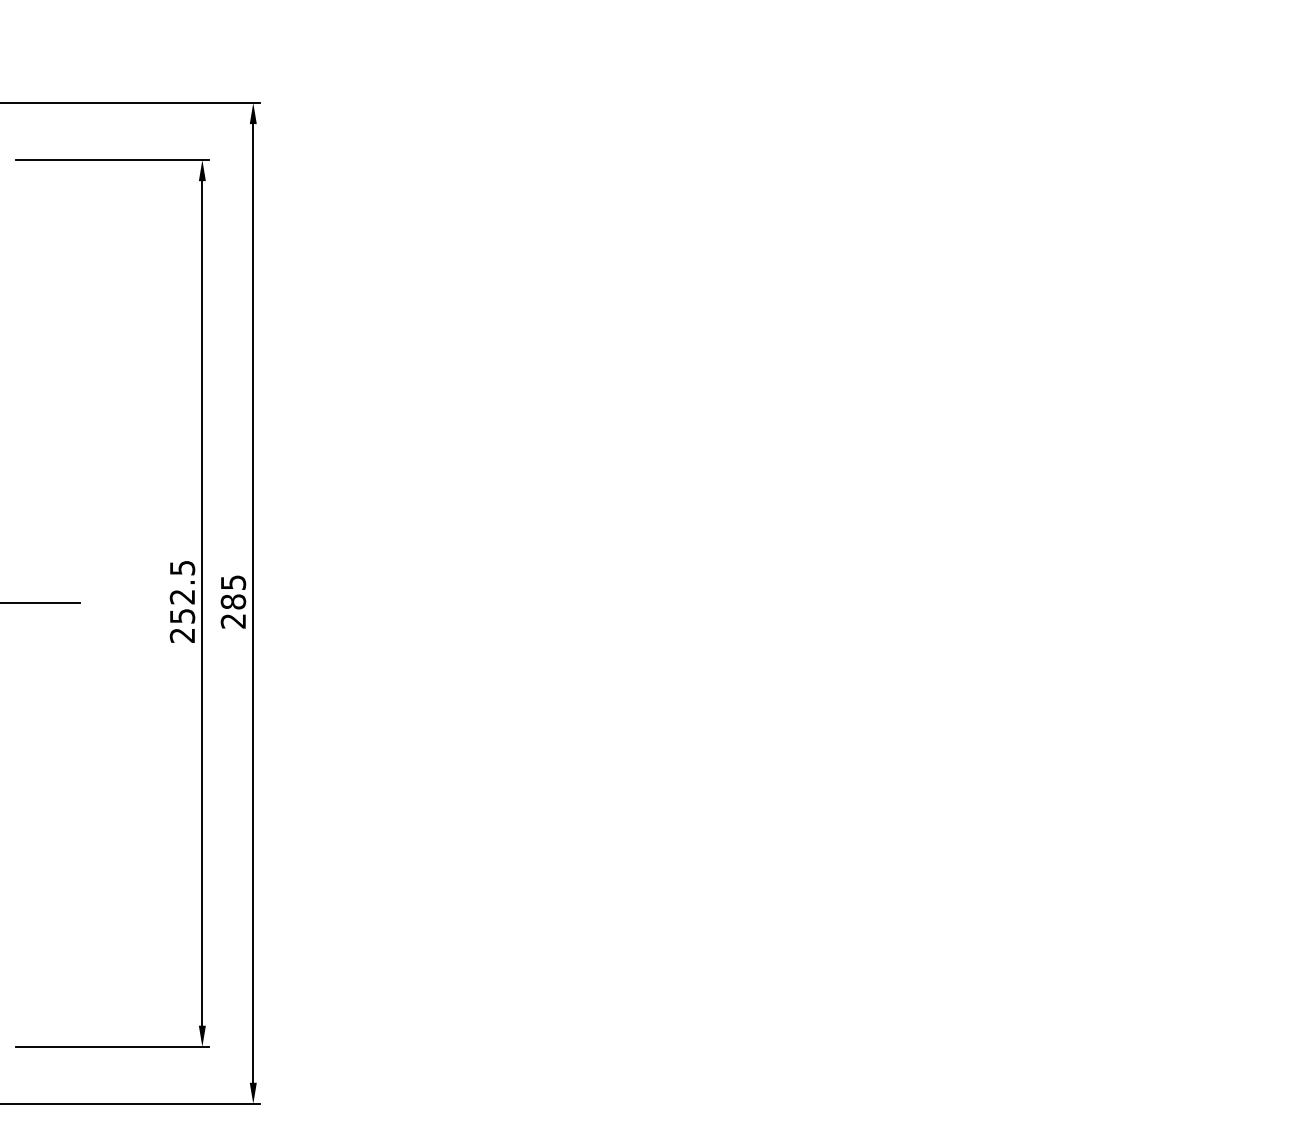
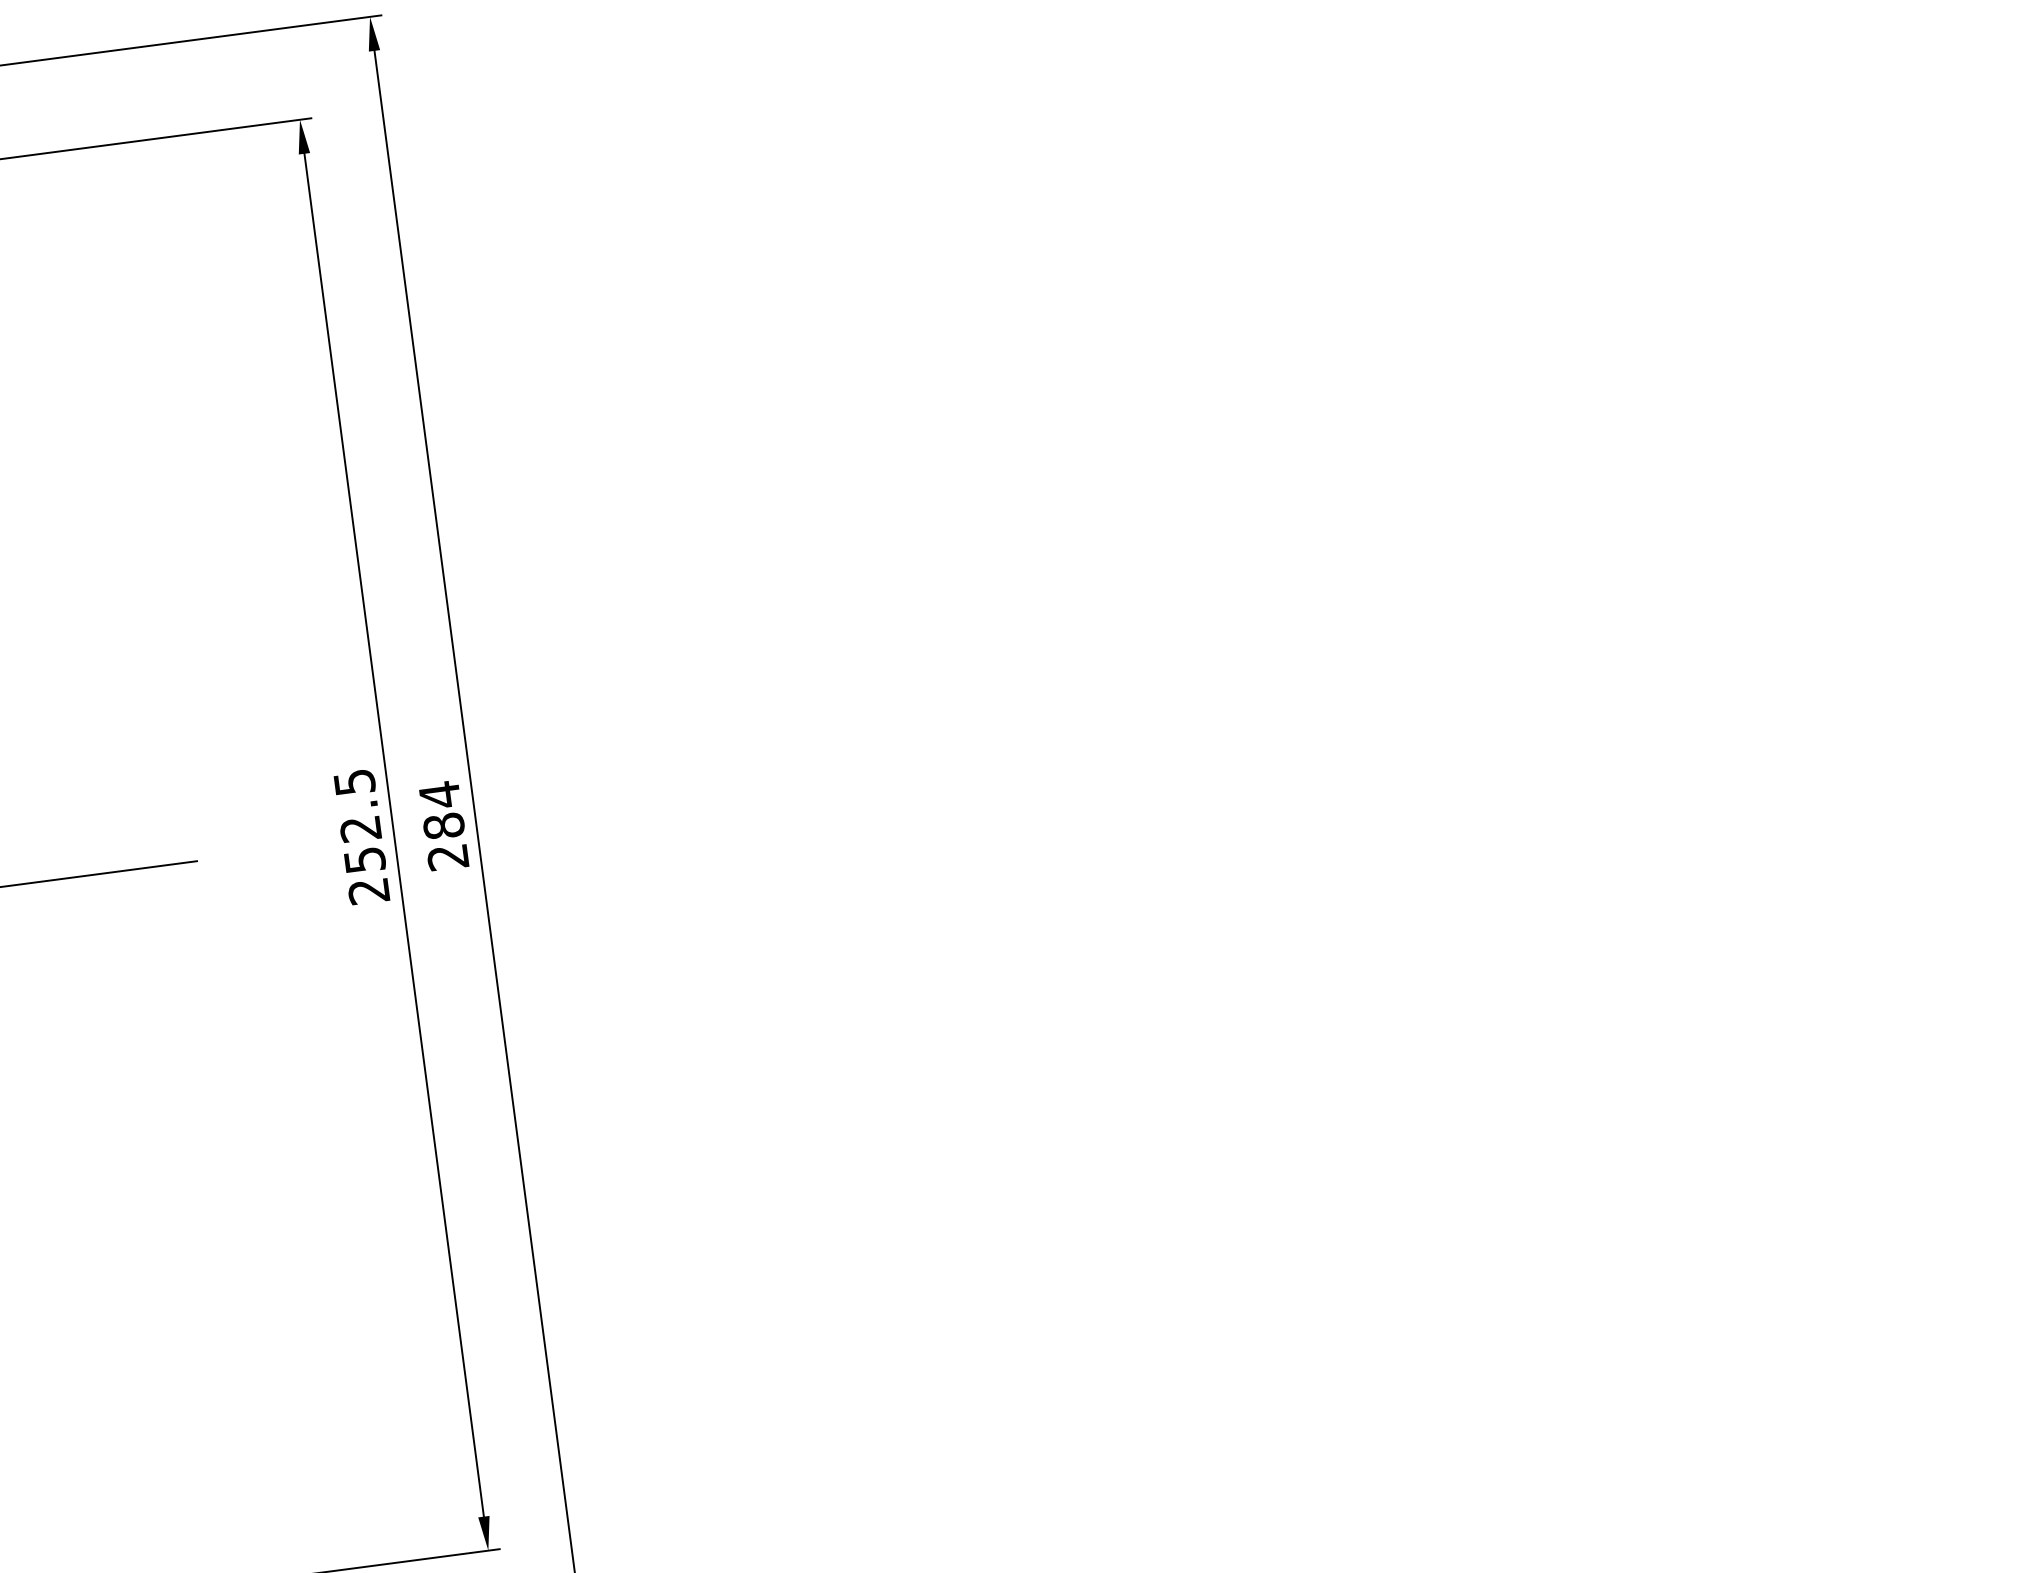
text: (233, 582) -> (439, 794), 285 -> 284

